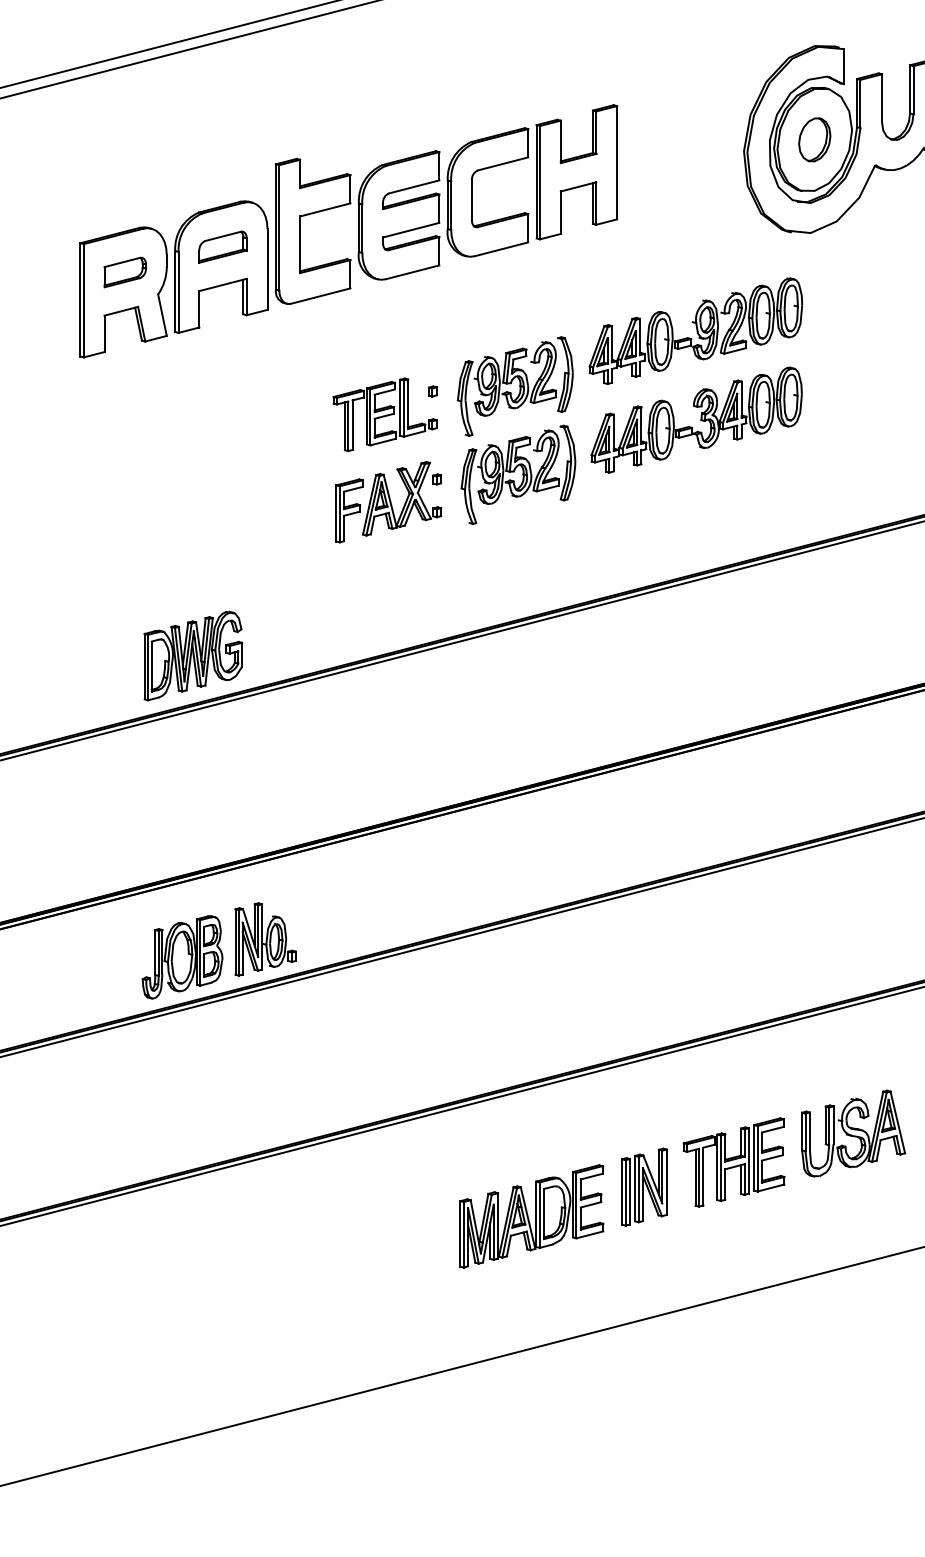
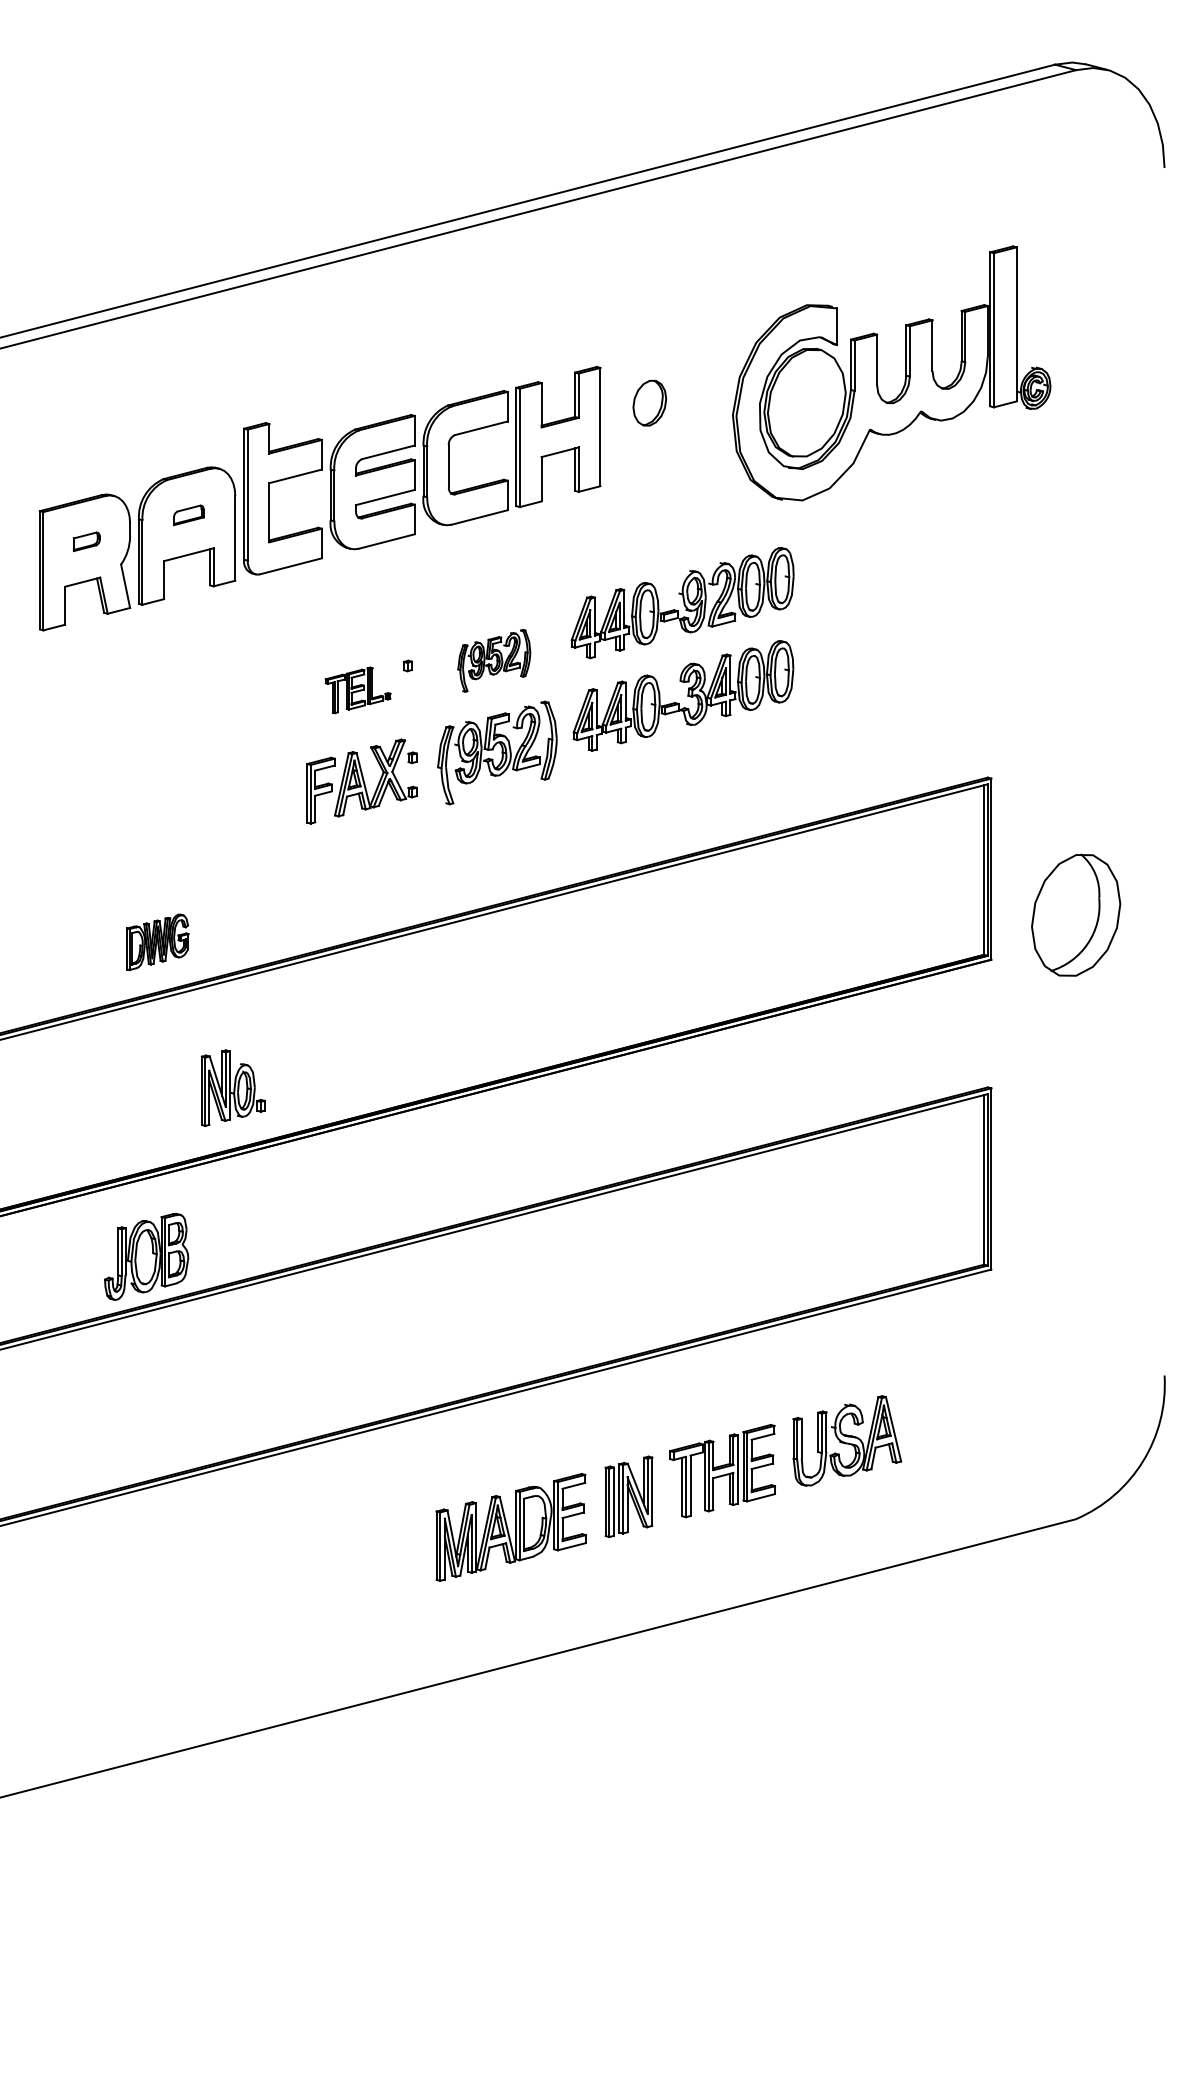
part: (814, 139) -> (649, 402), moved
part: (222, 247) -> (188, 515), size x0.6
part: (125, 272) -> (86, 541), size x0.6
part: (515, 386) -> (494, 660), size x0.6
part: (384, 414) -> (357, 690), size x0.6
part: (192, 656) -> (157, 942), size x0.6
part: (265, 938) -> (233, 1087), moved

